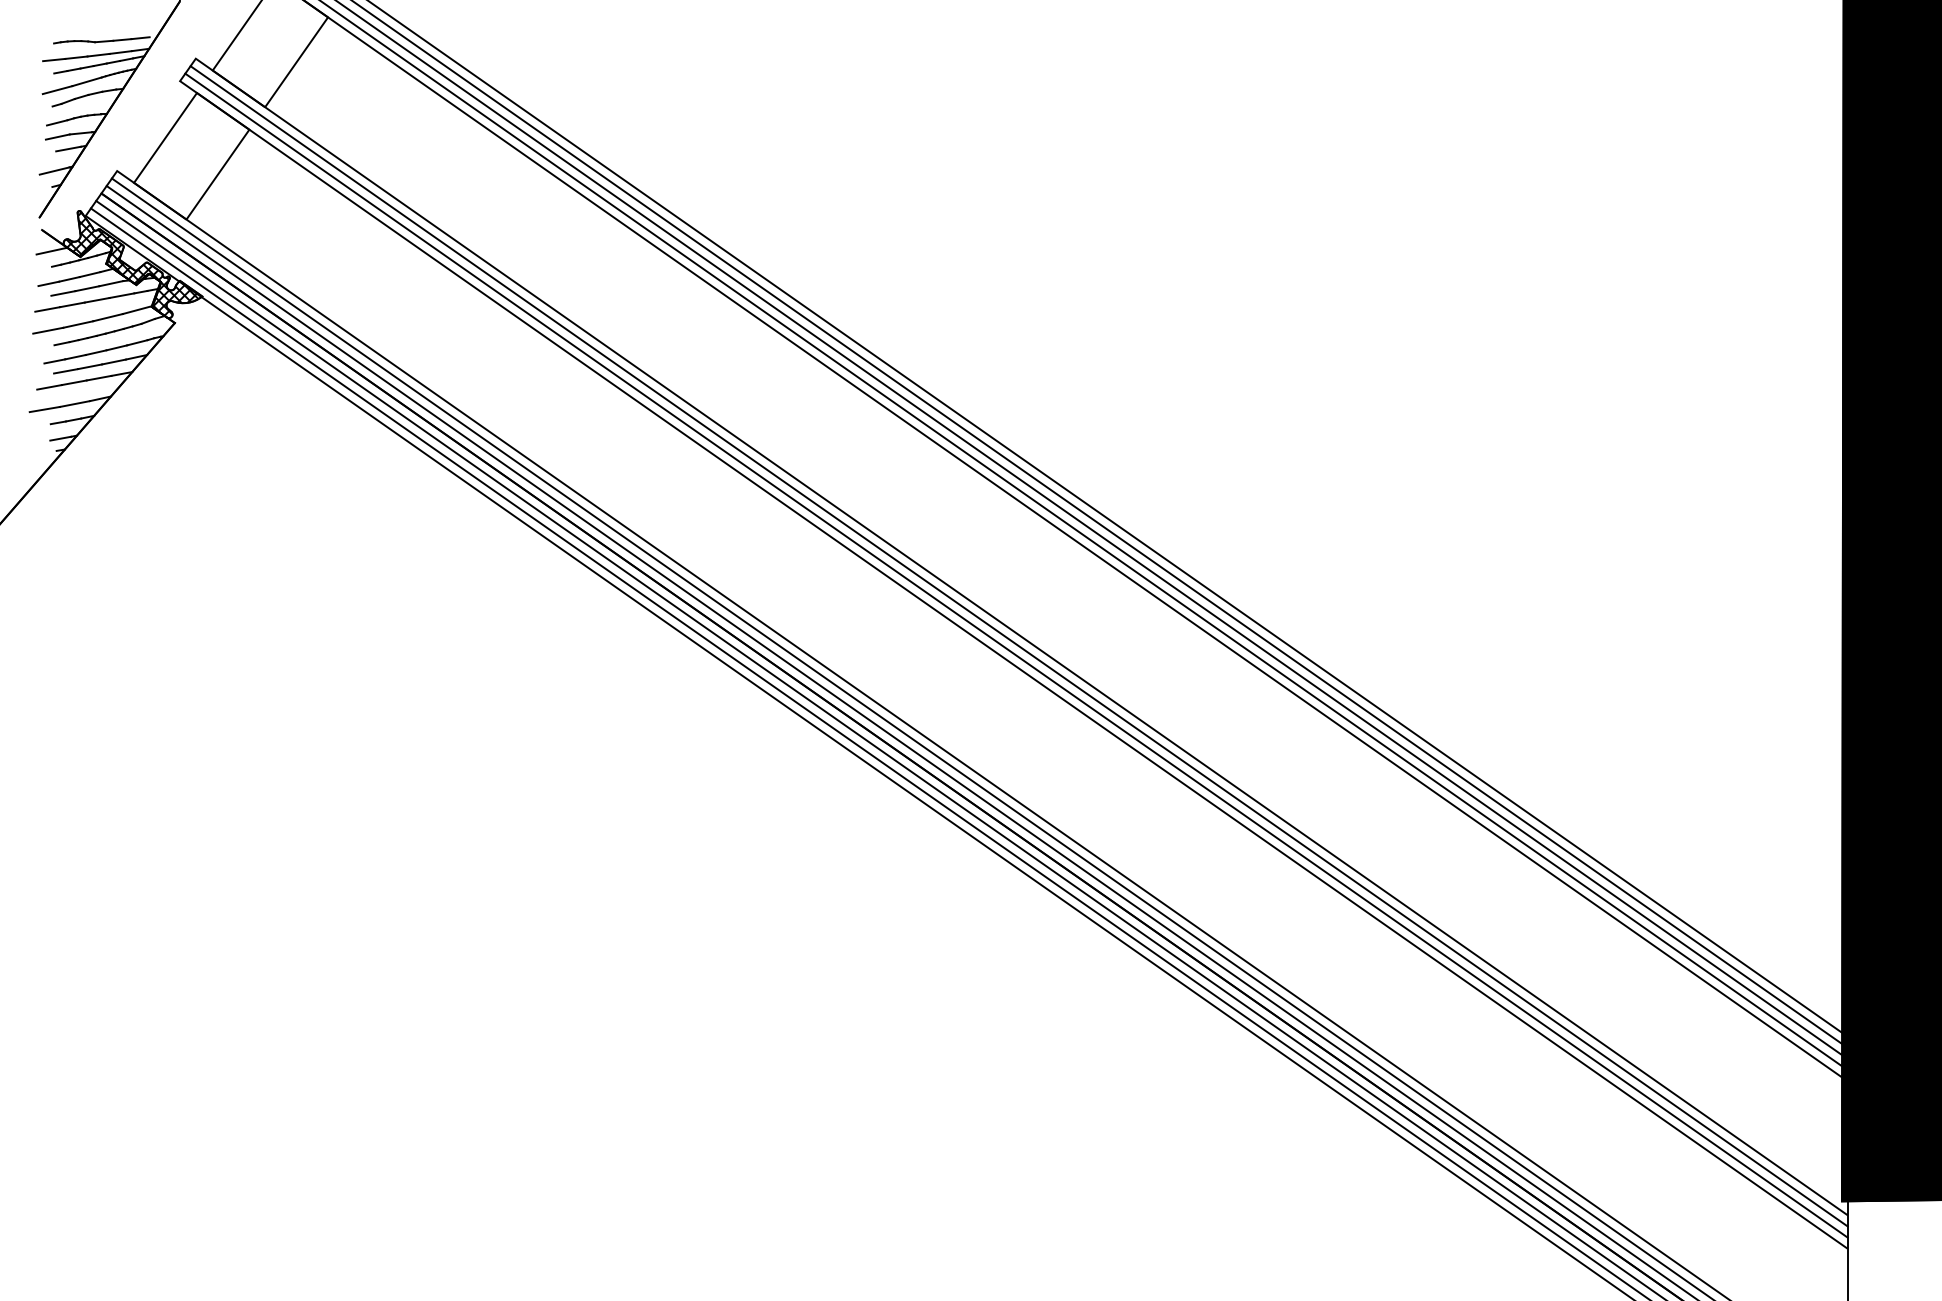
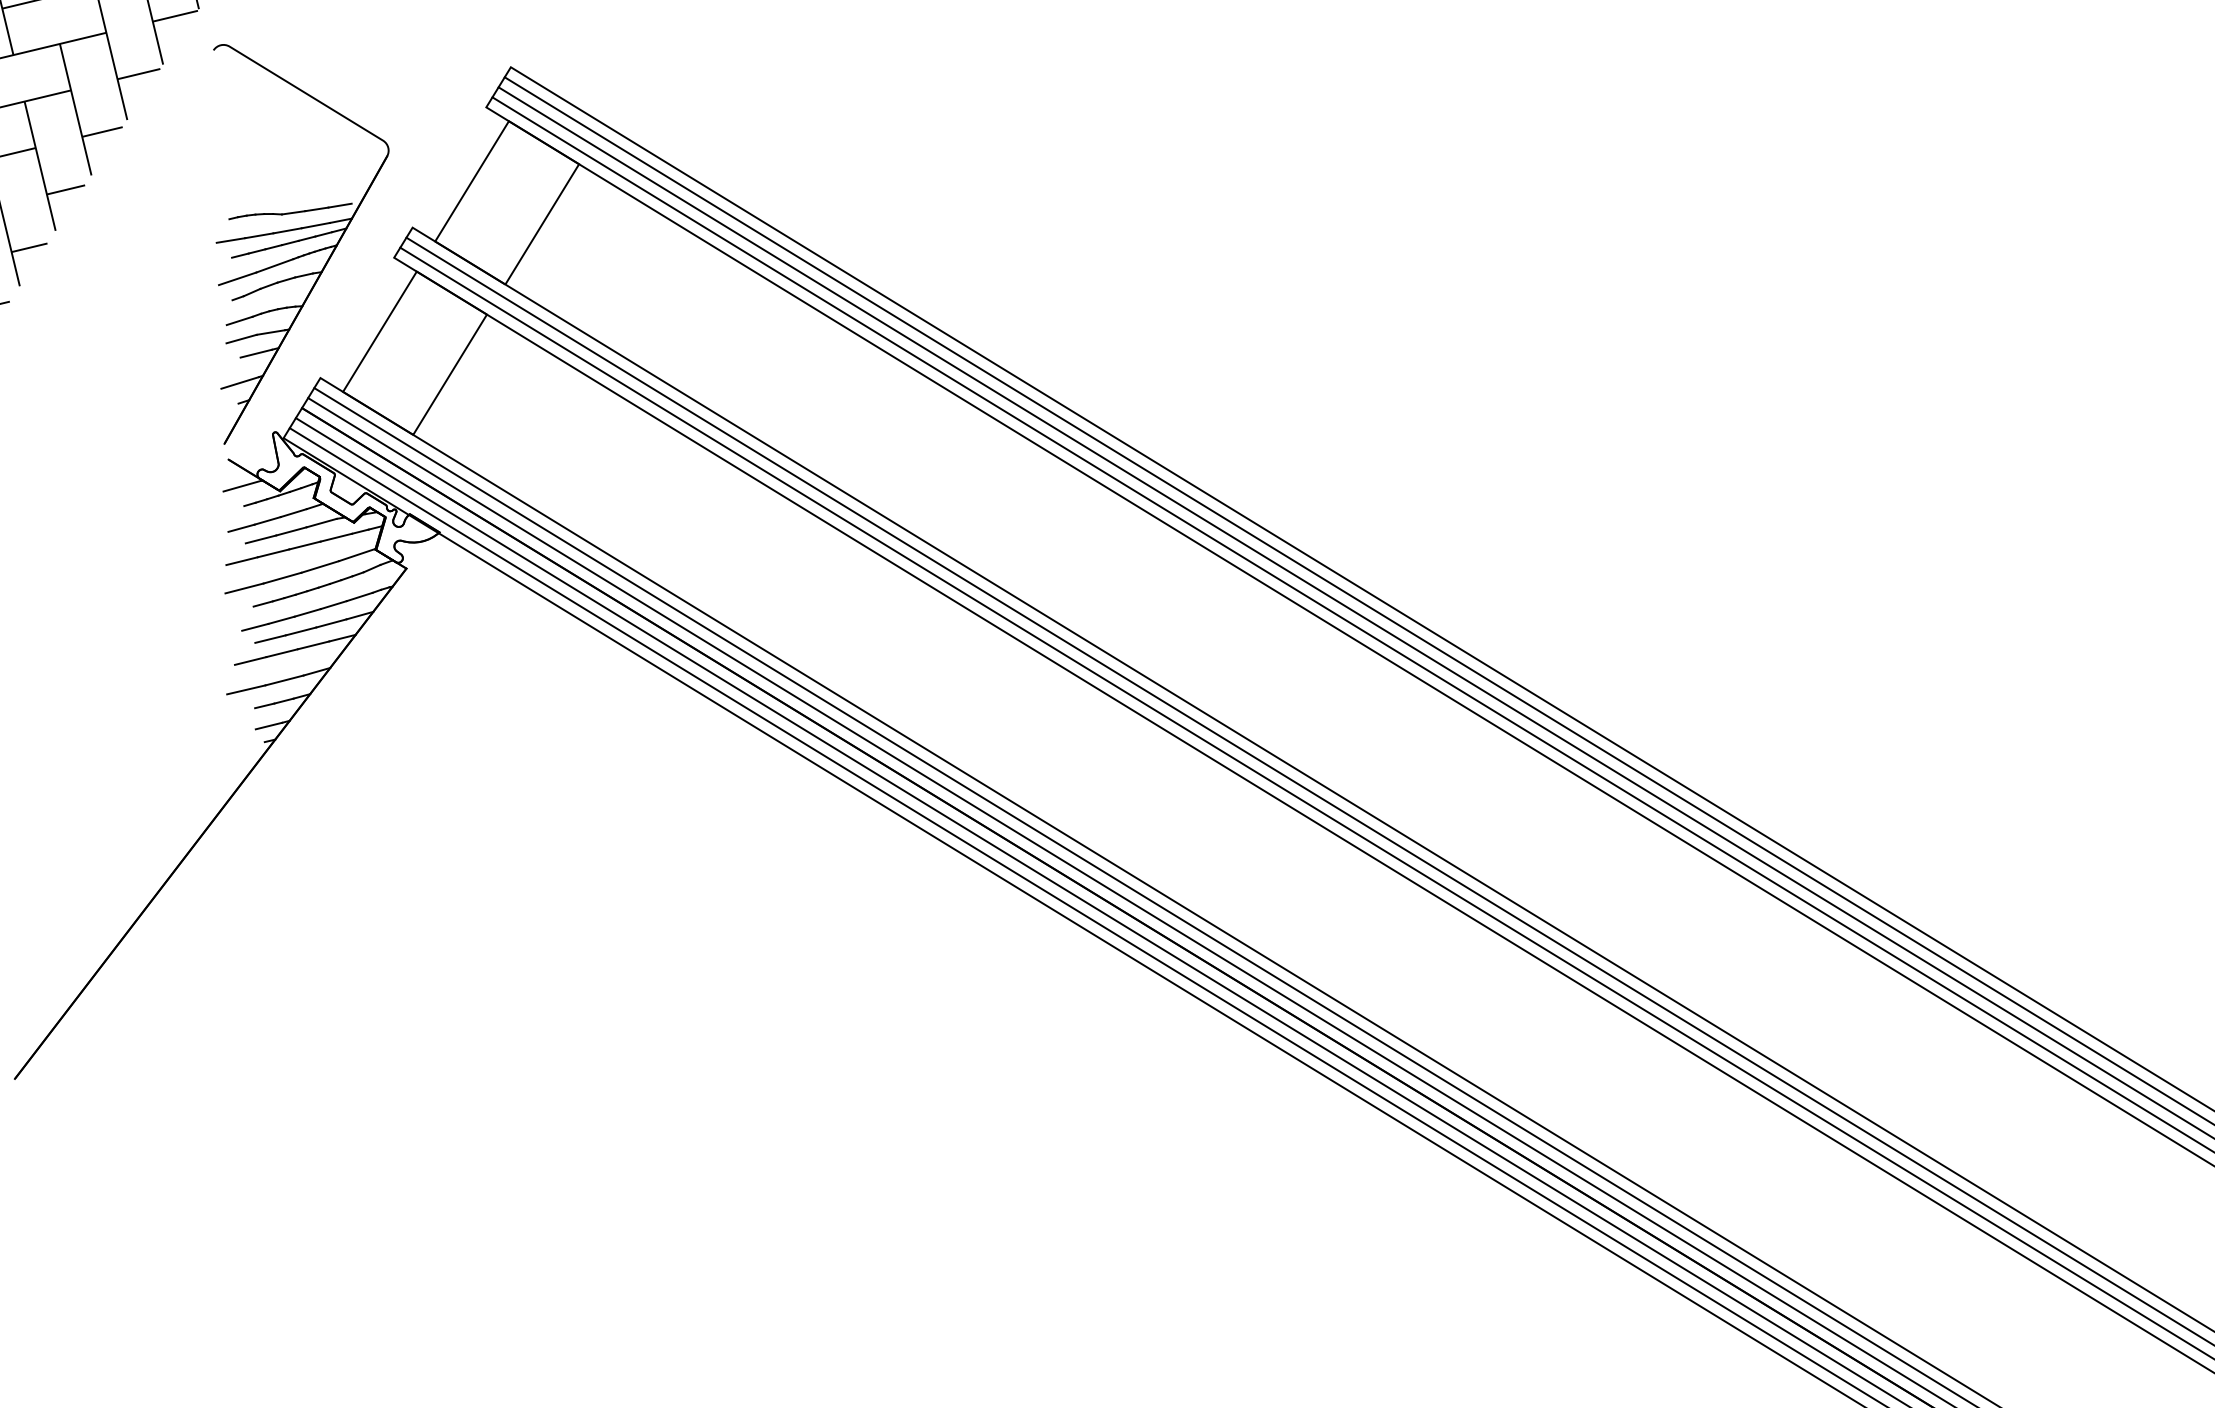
hatch: (132, 263) -> (347, 495), removed

